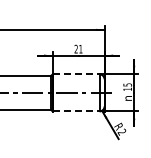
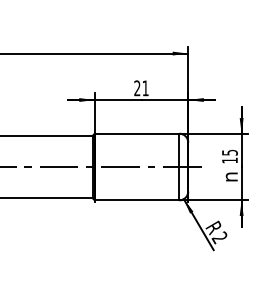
line: (76, 74) -> (137, 133), dashed -> solid
line: (76, 111) -> (137, 200), dashed -> solid

